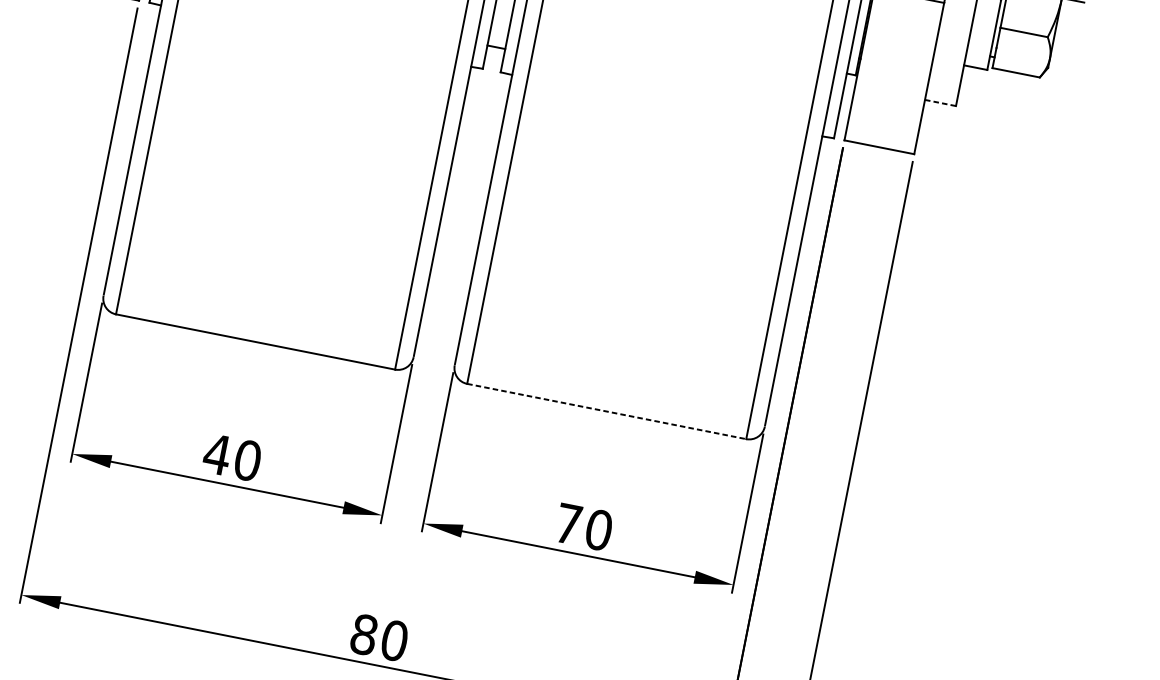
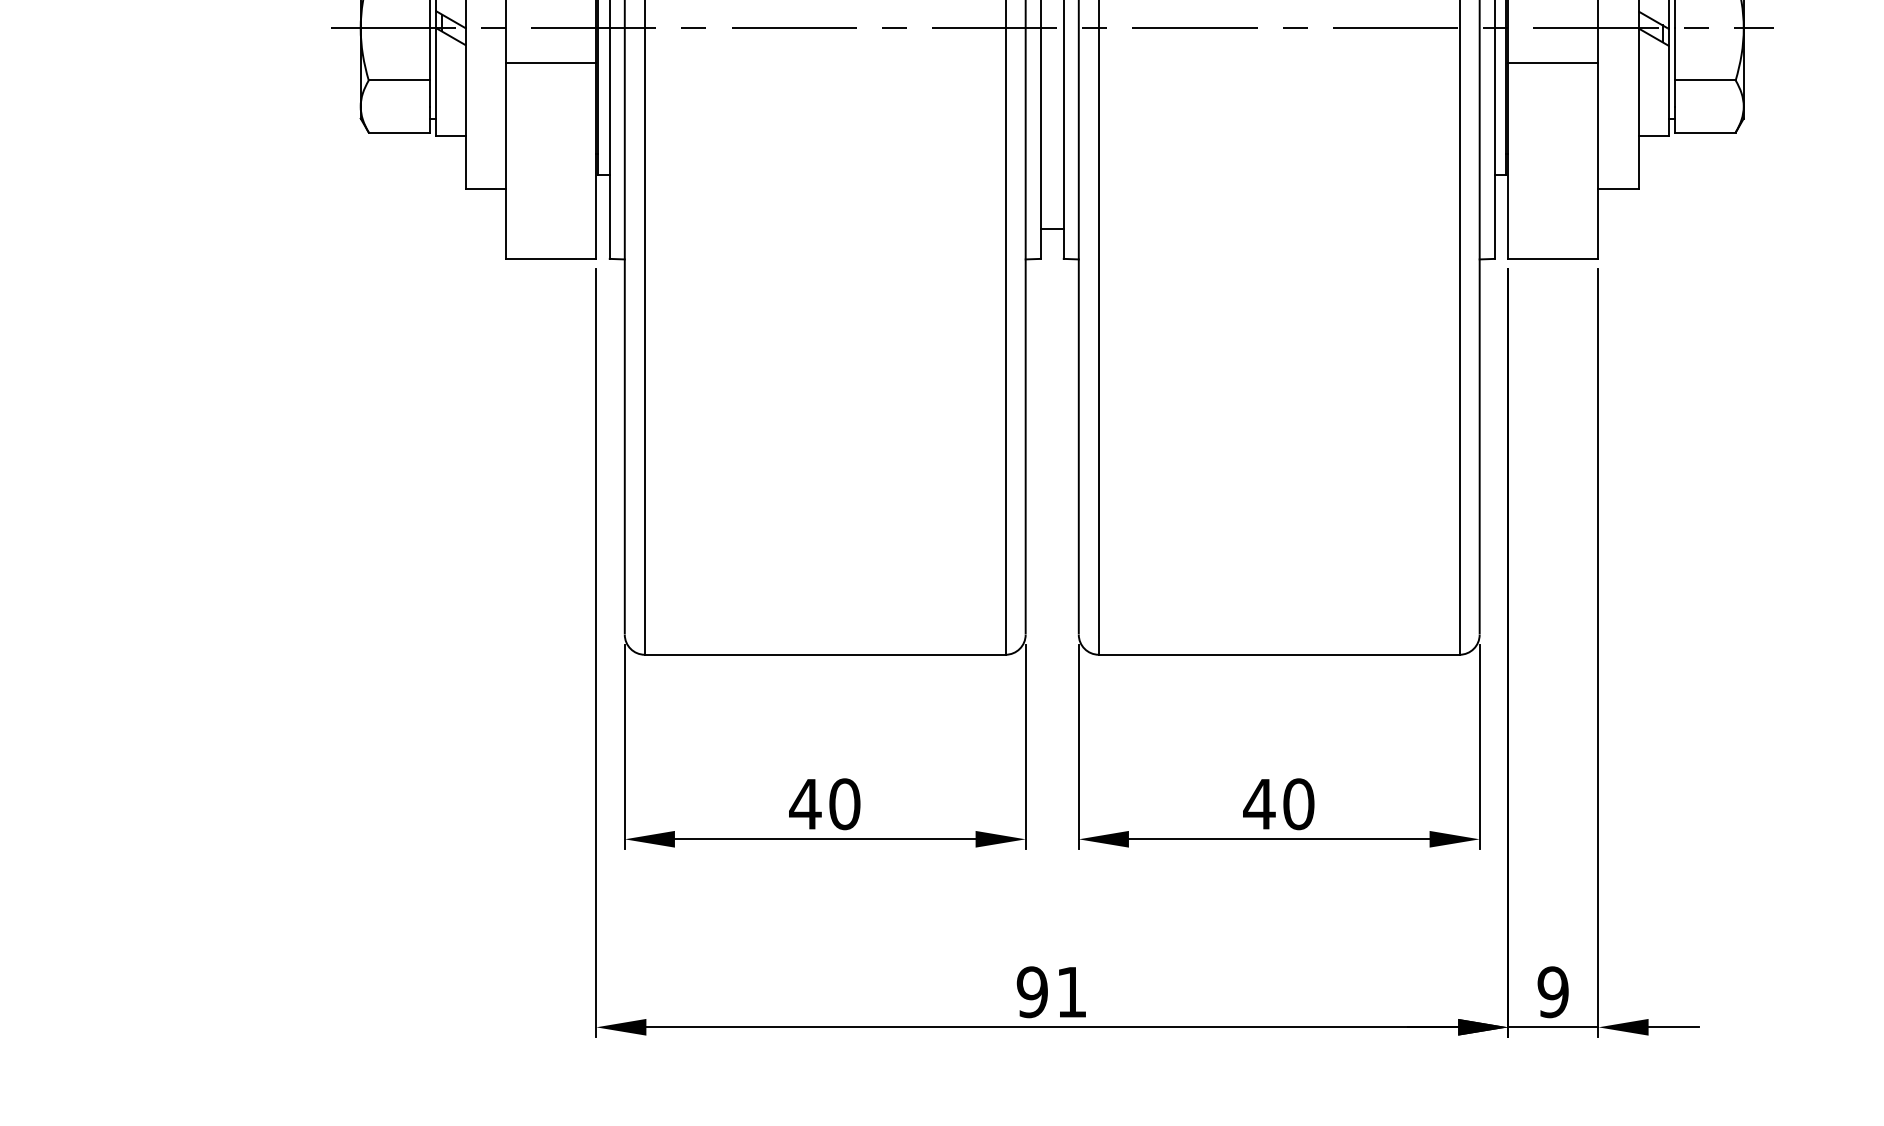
line: (940, 102) -> (1618, 188), dashed -> solid
line: (606, 411) -> (1279, 654), dashed -> solid
text: (568, 524) -> (1259, 804), 70 -> 40
text: (378, 637) -> (1051, 992), 80 -> 91

